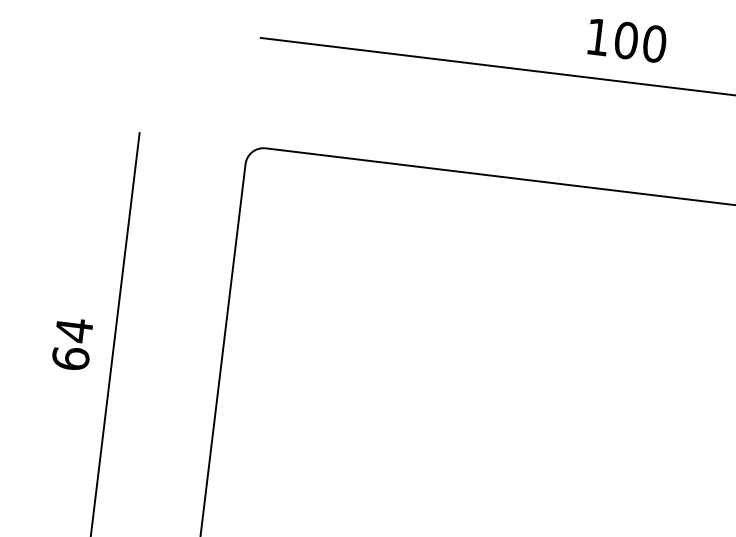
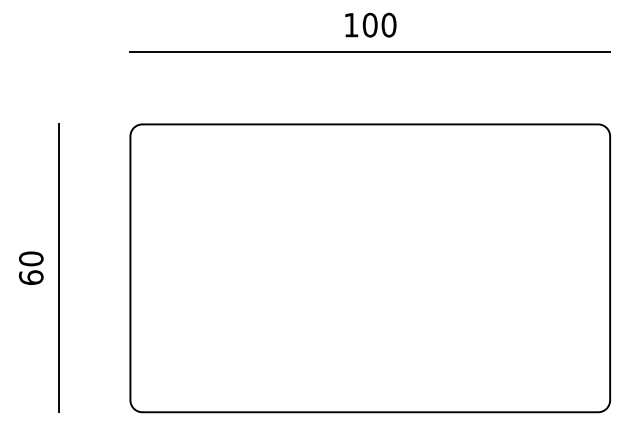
text: (74, 329) -> (31, 258), 64 -> 60

